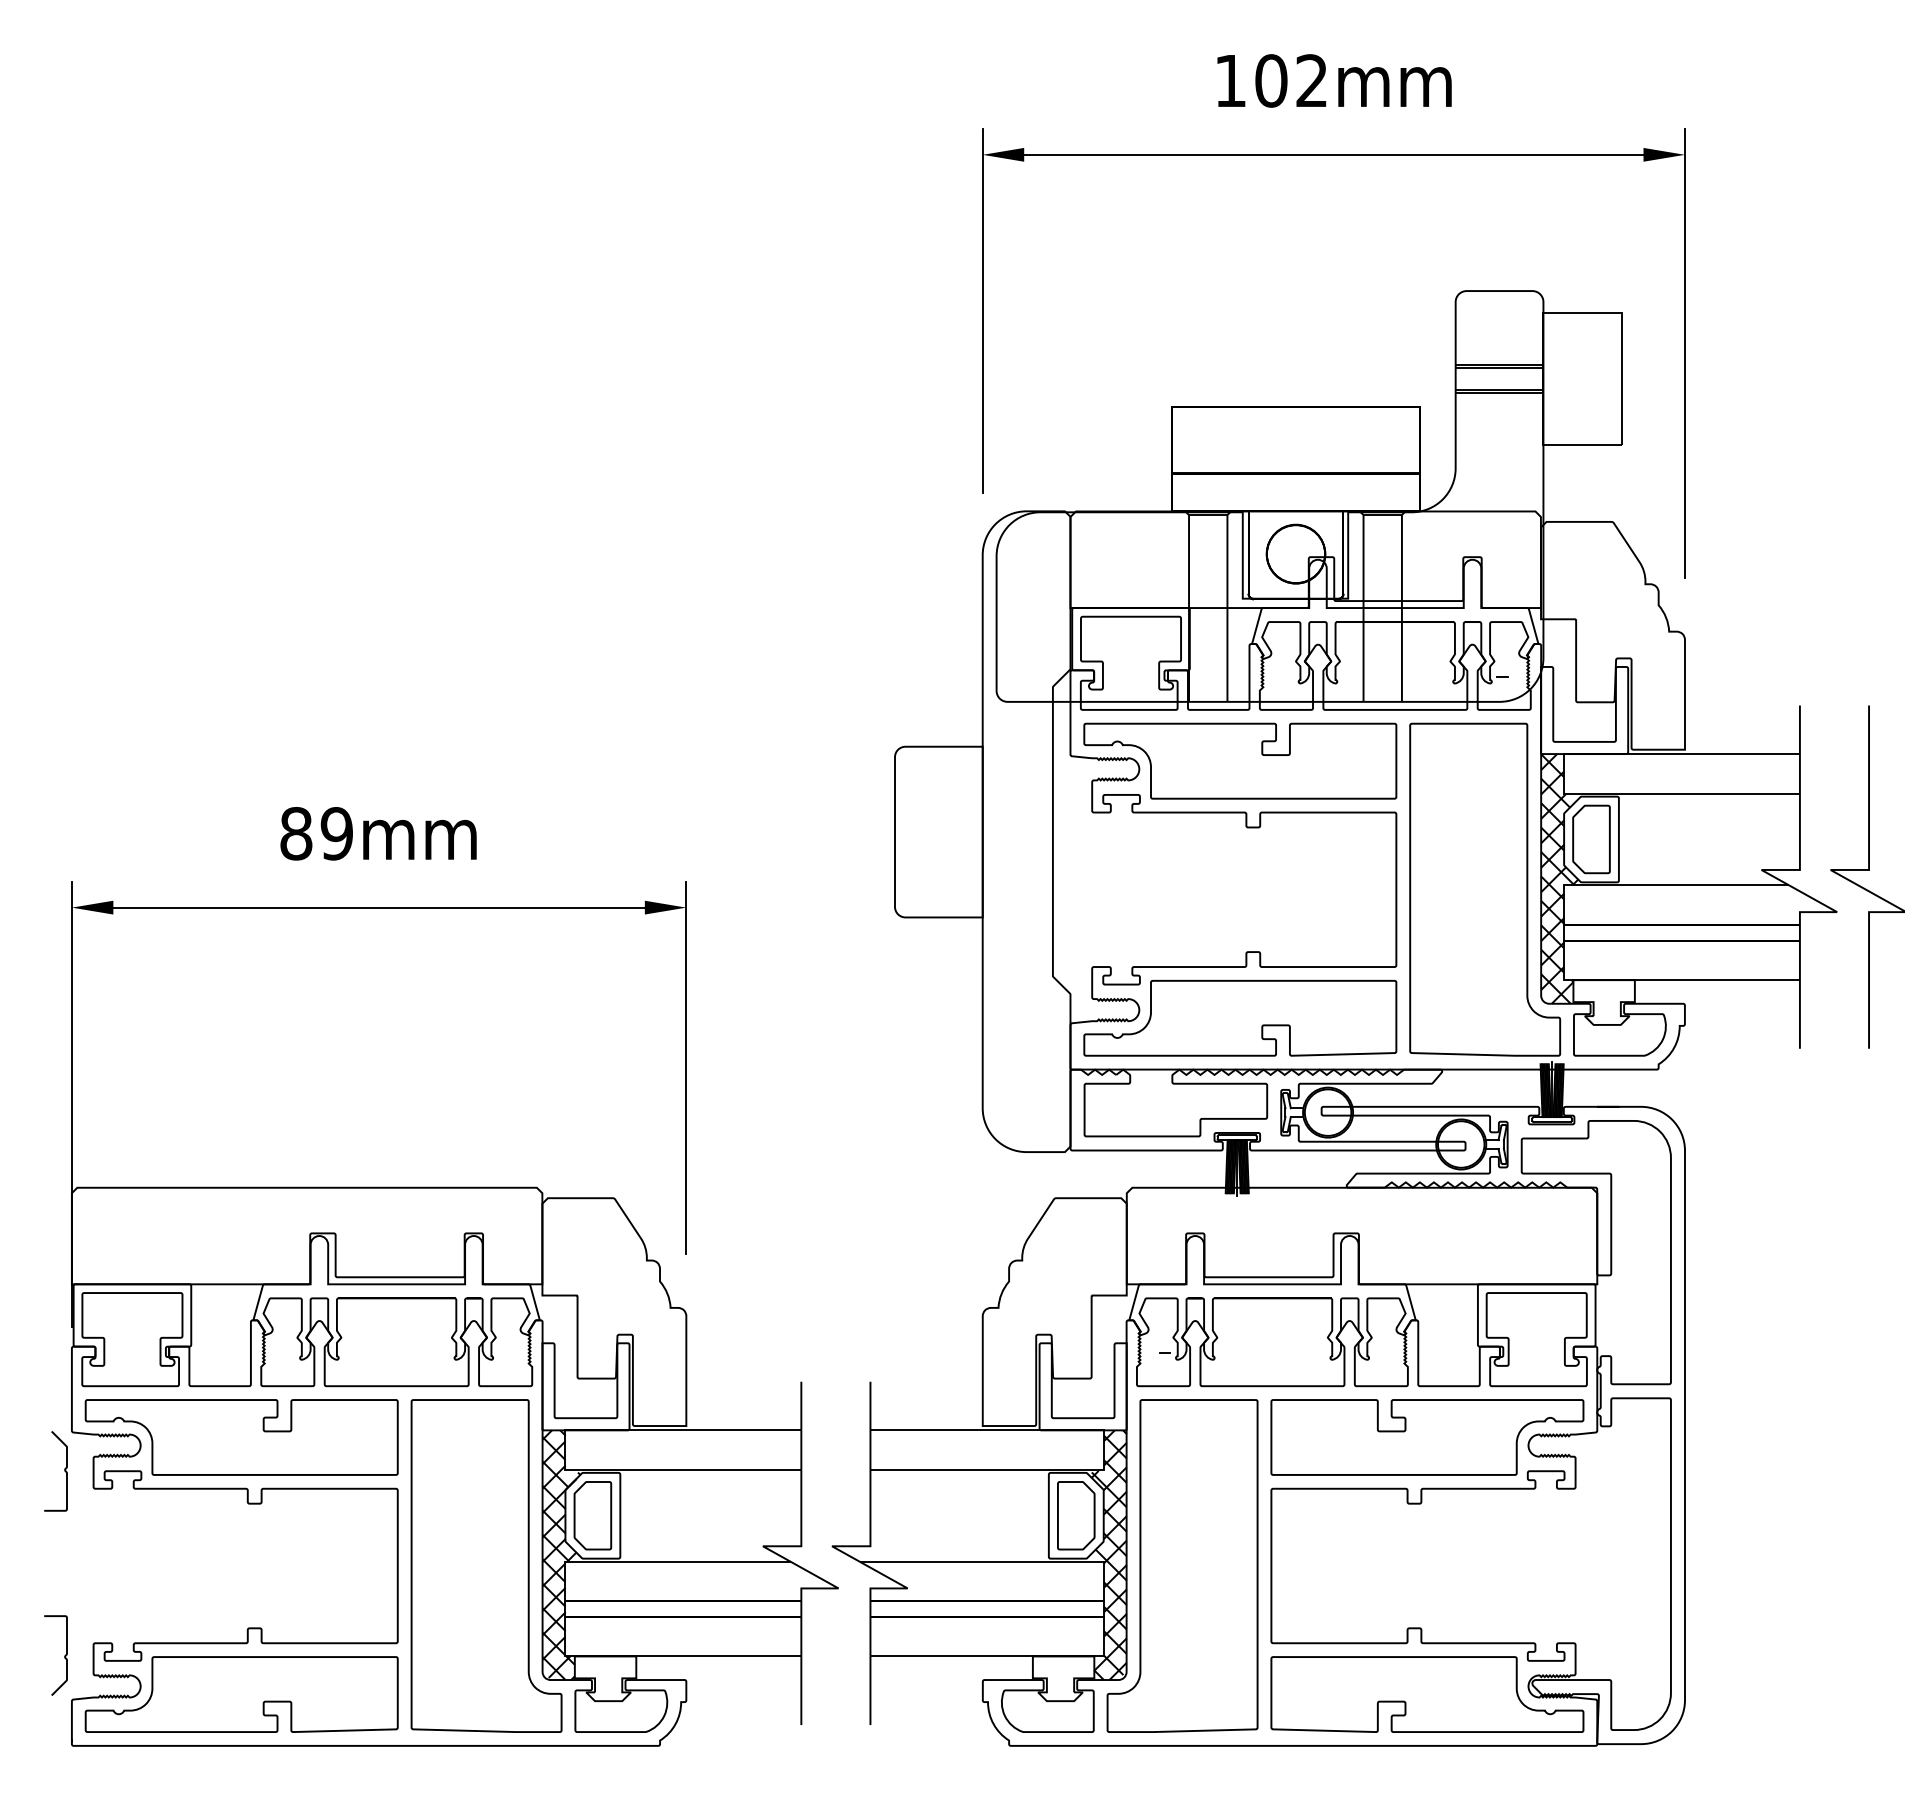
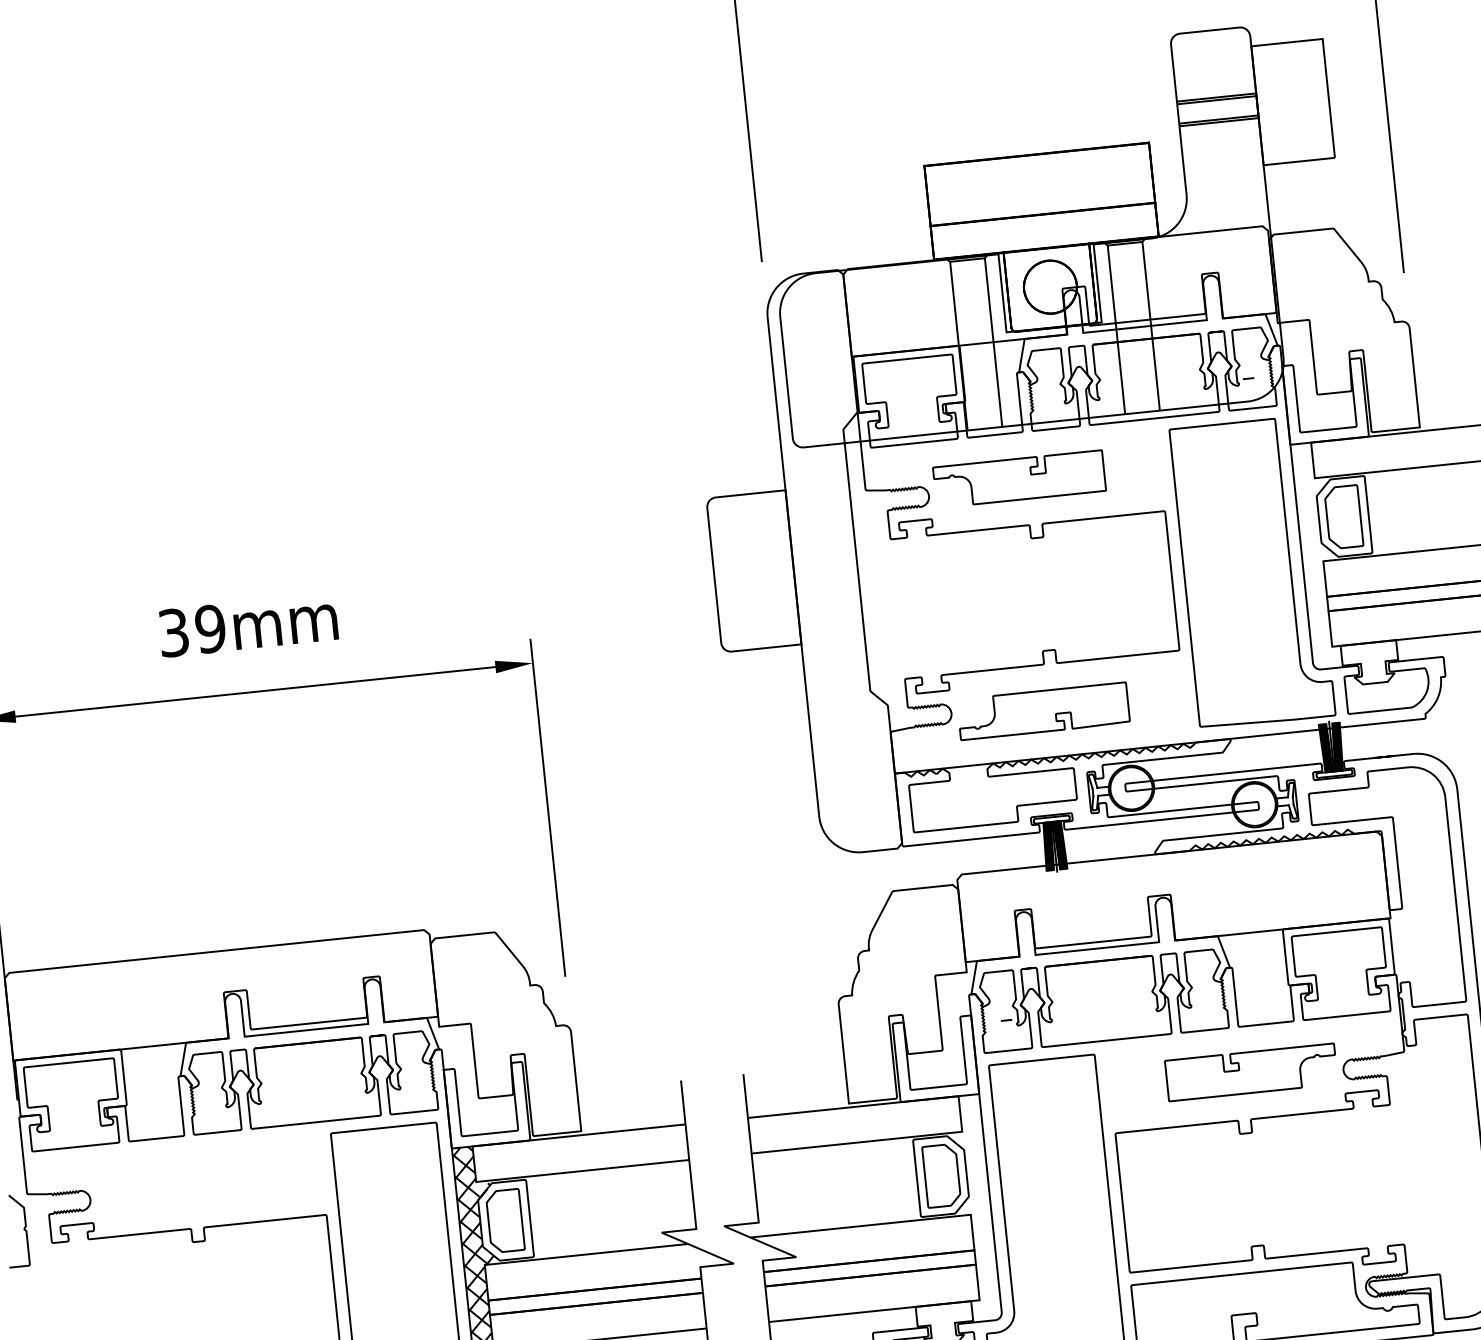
part: (1240, 760) -> (1019, 478), size x0.6
text: (296, 833) -> (174, 632), 89mm -> 39mm
hatch: (1559, 878) -> (1318, 555), removed
part: (1240, 1017) -> (1043, 710), size x0.6
part: (241, 1437) -> (180, 1183), removed
part: (1427, 1437) -> (1251, 1072), size x0.6
hatch: (1108, 1555) -> (974, 1208), removed

